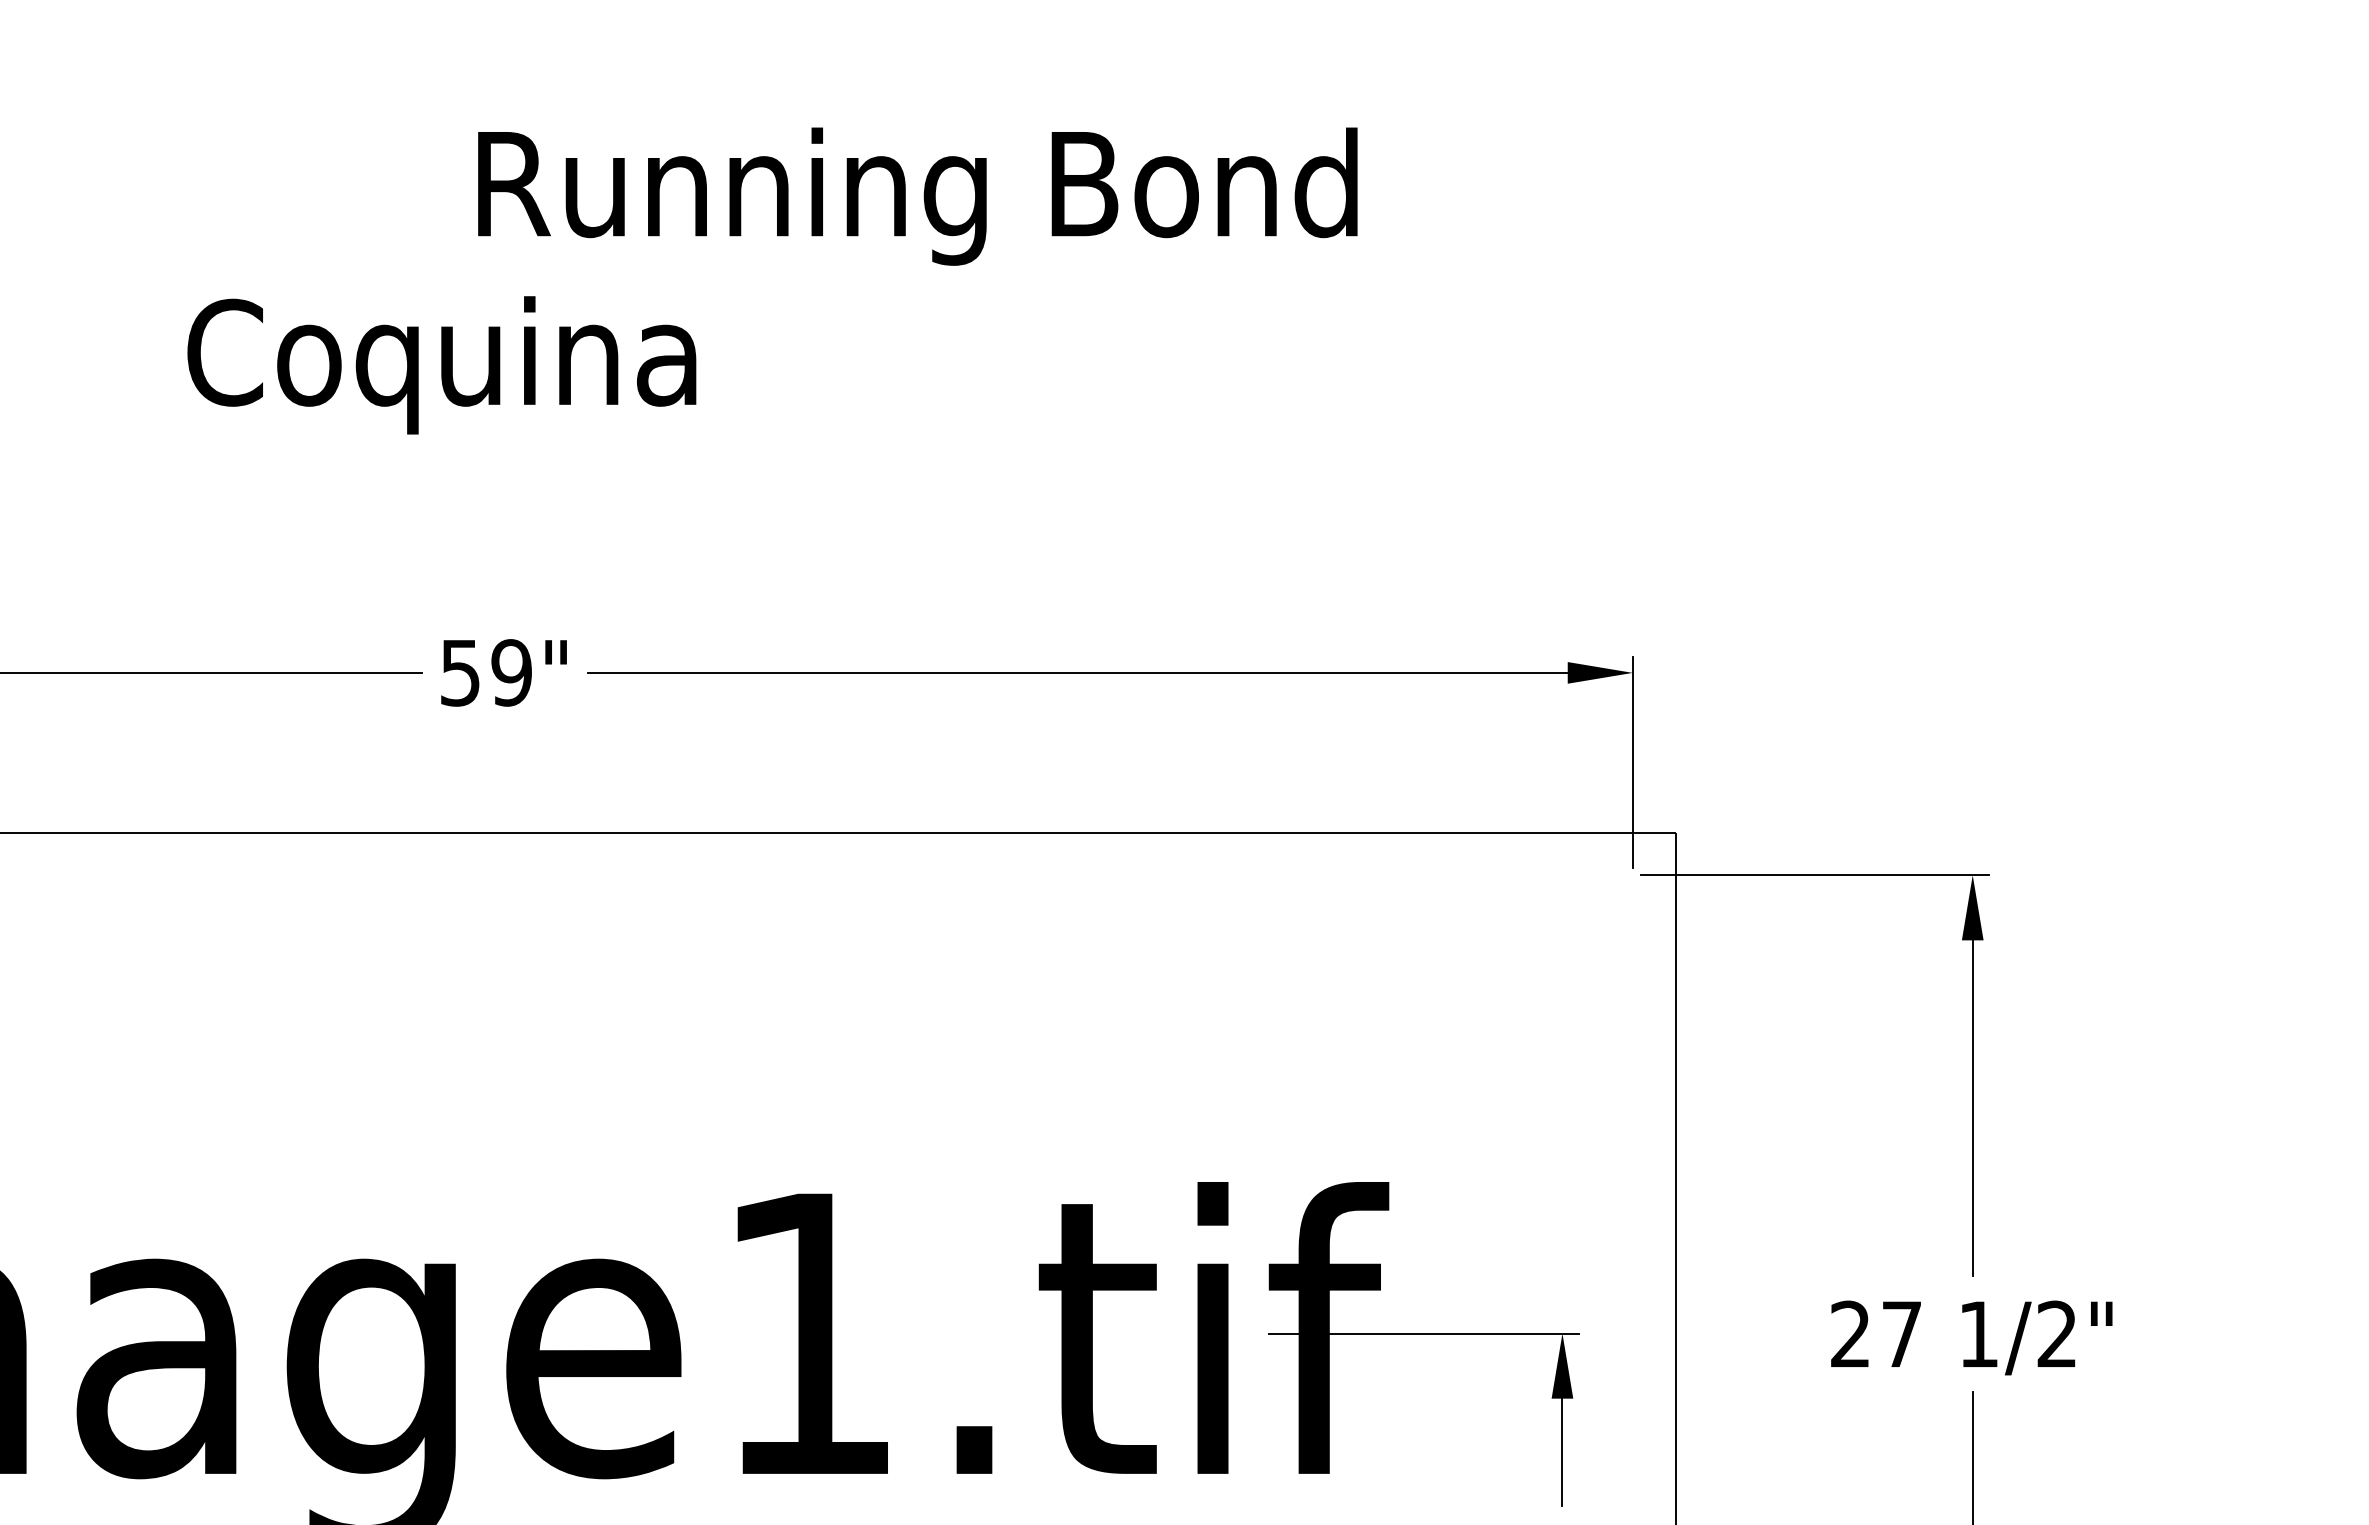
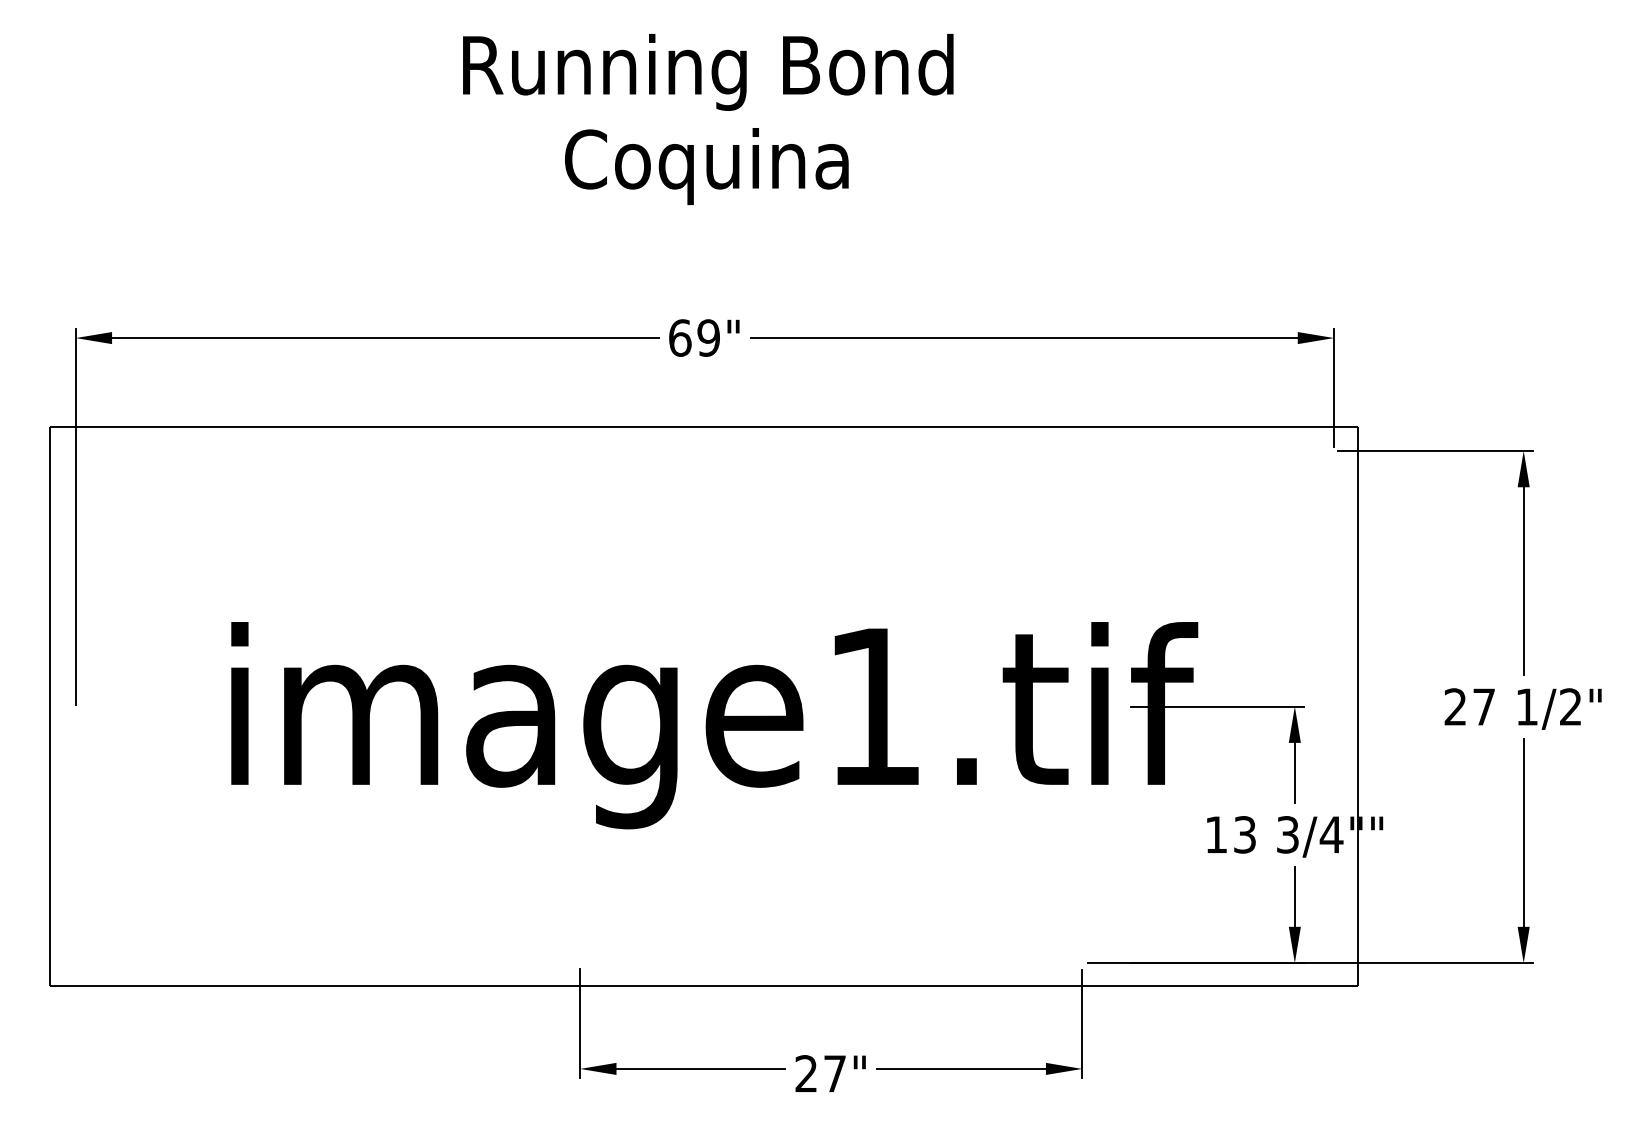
text: (918, 196) -> (708, 72), moved
text: (441, 365) -> (706, 166), moved
text: (461, 671) -> (680, 337), 59" -> 69"

